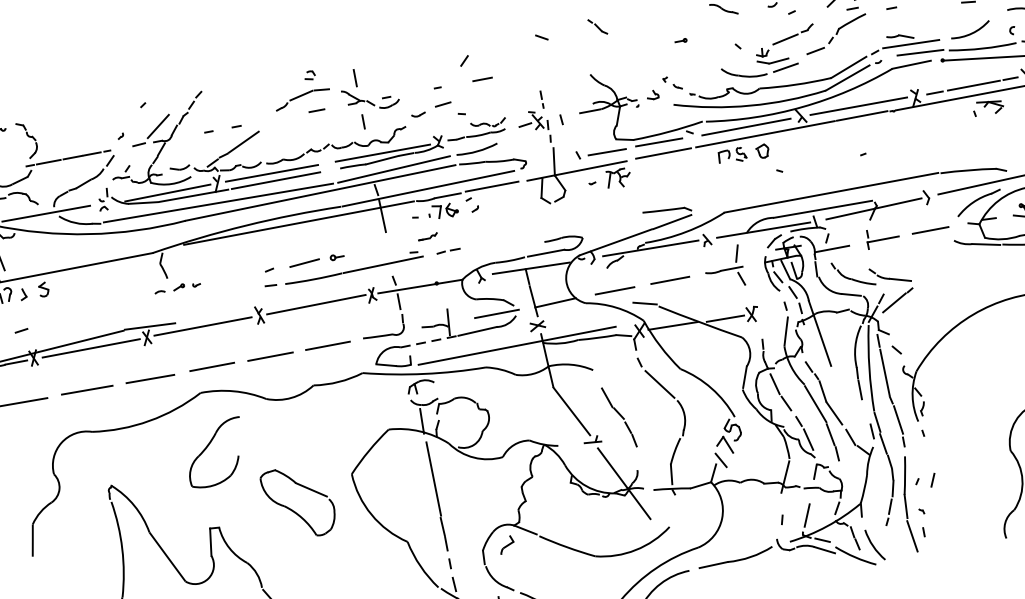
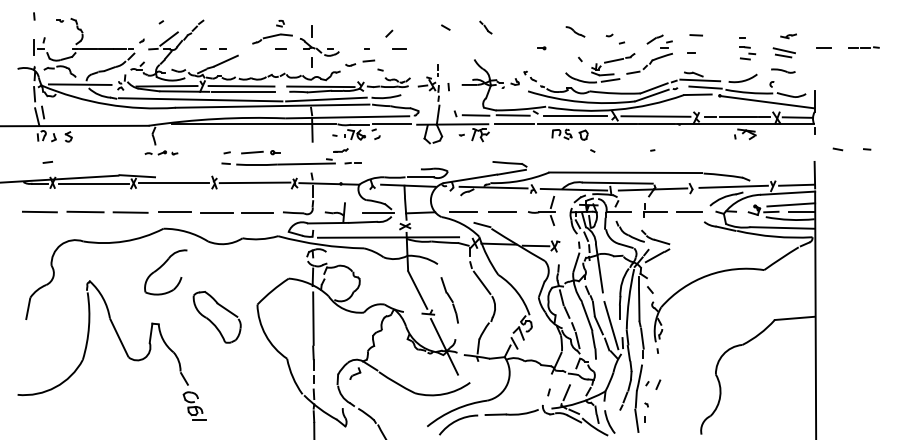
line: (429, 342) -> (328, 223), dashed -> solid
line: (851, 409) -> (611, 325), added

